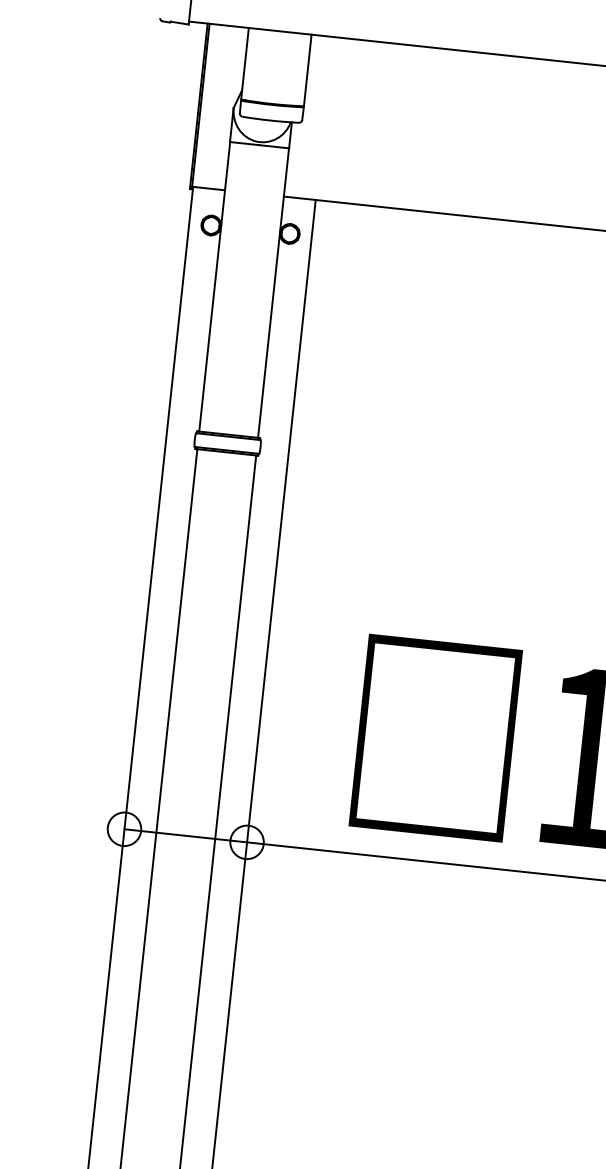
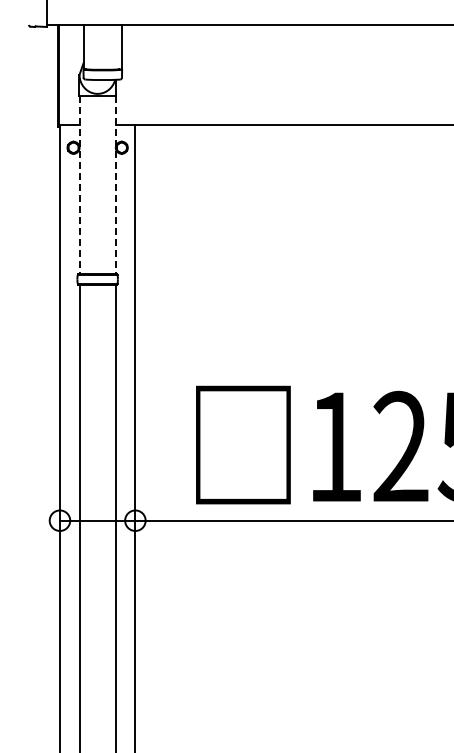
line: (214, 287) -> (79, 185), solid -> dashed
line: (272, 294) -> (115, 185), solid -> dashed

